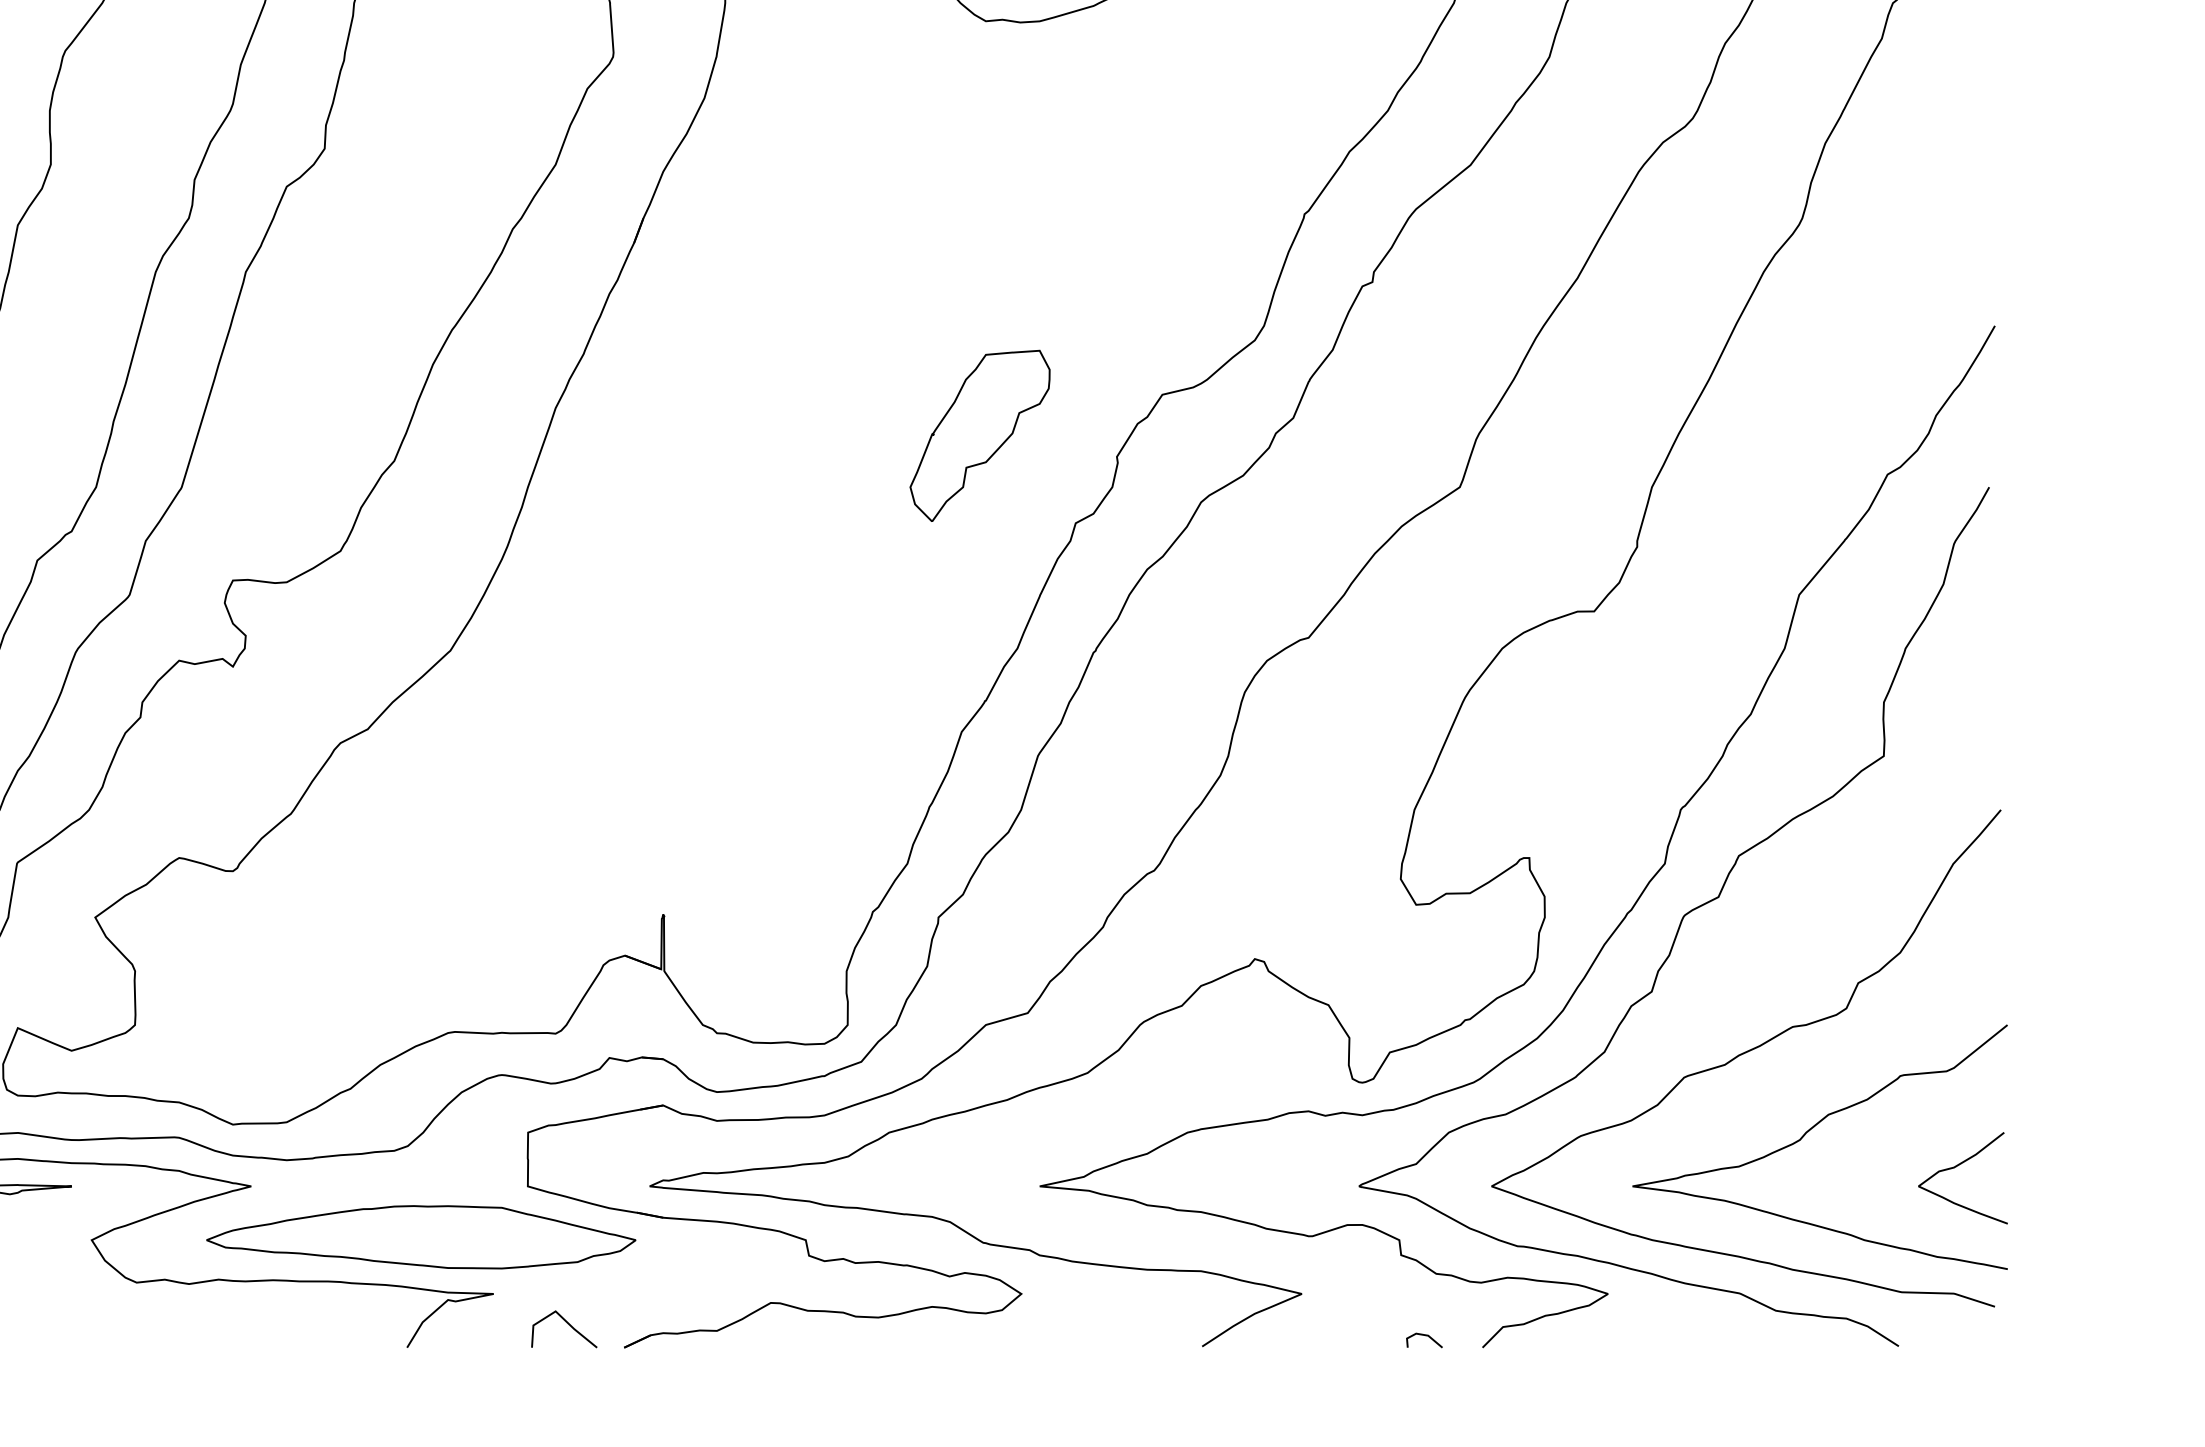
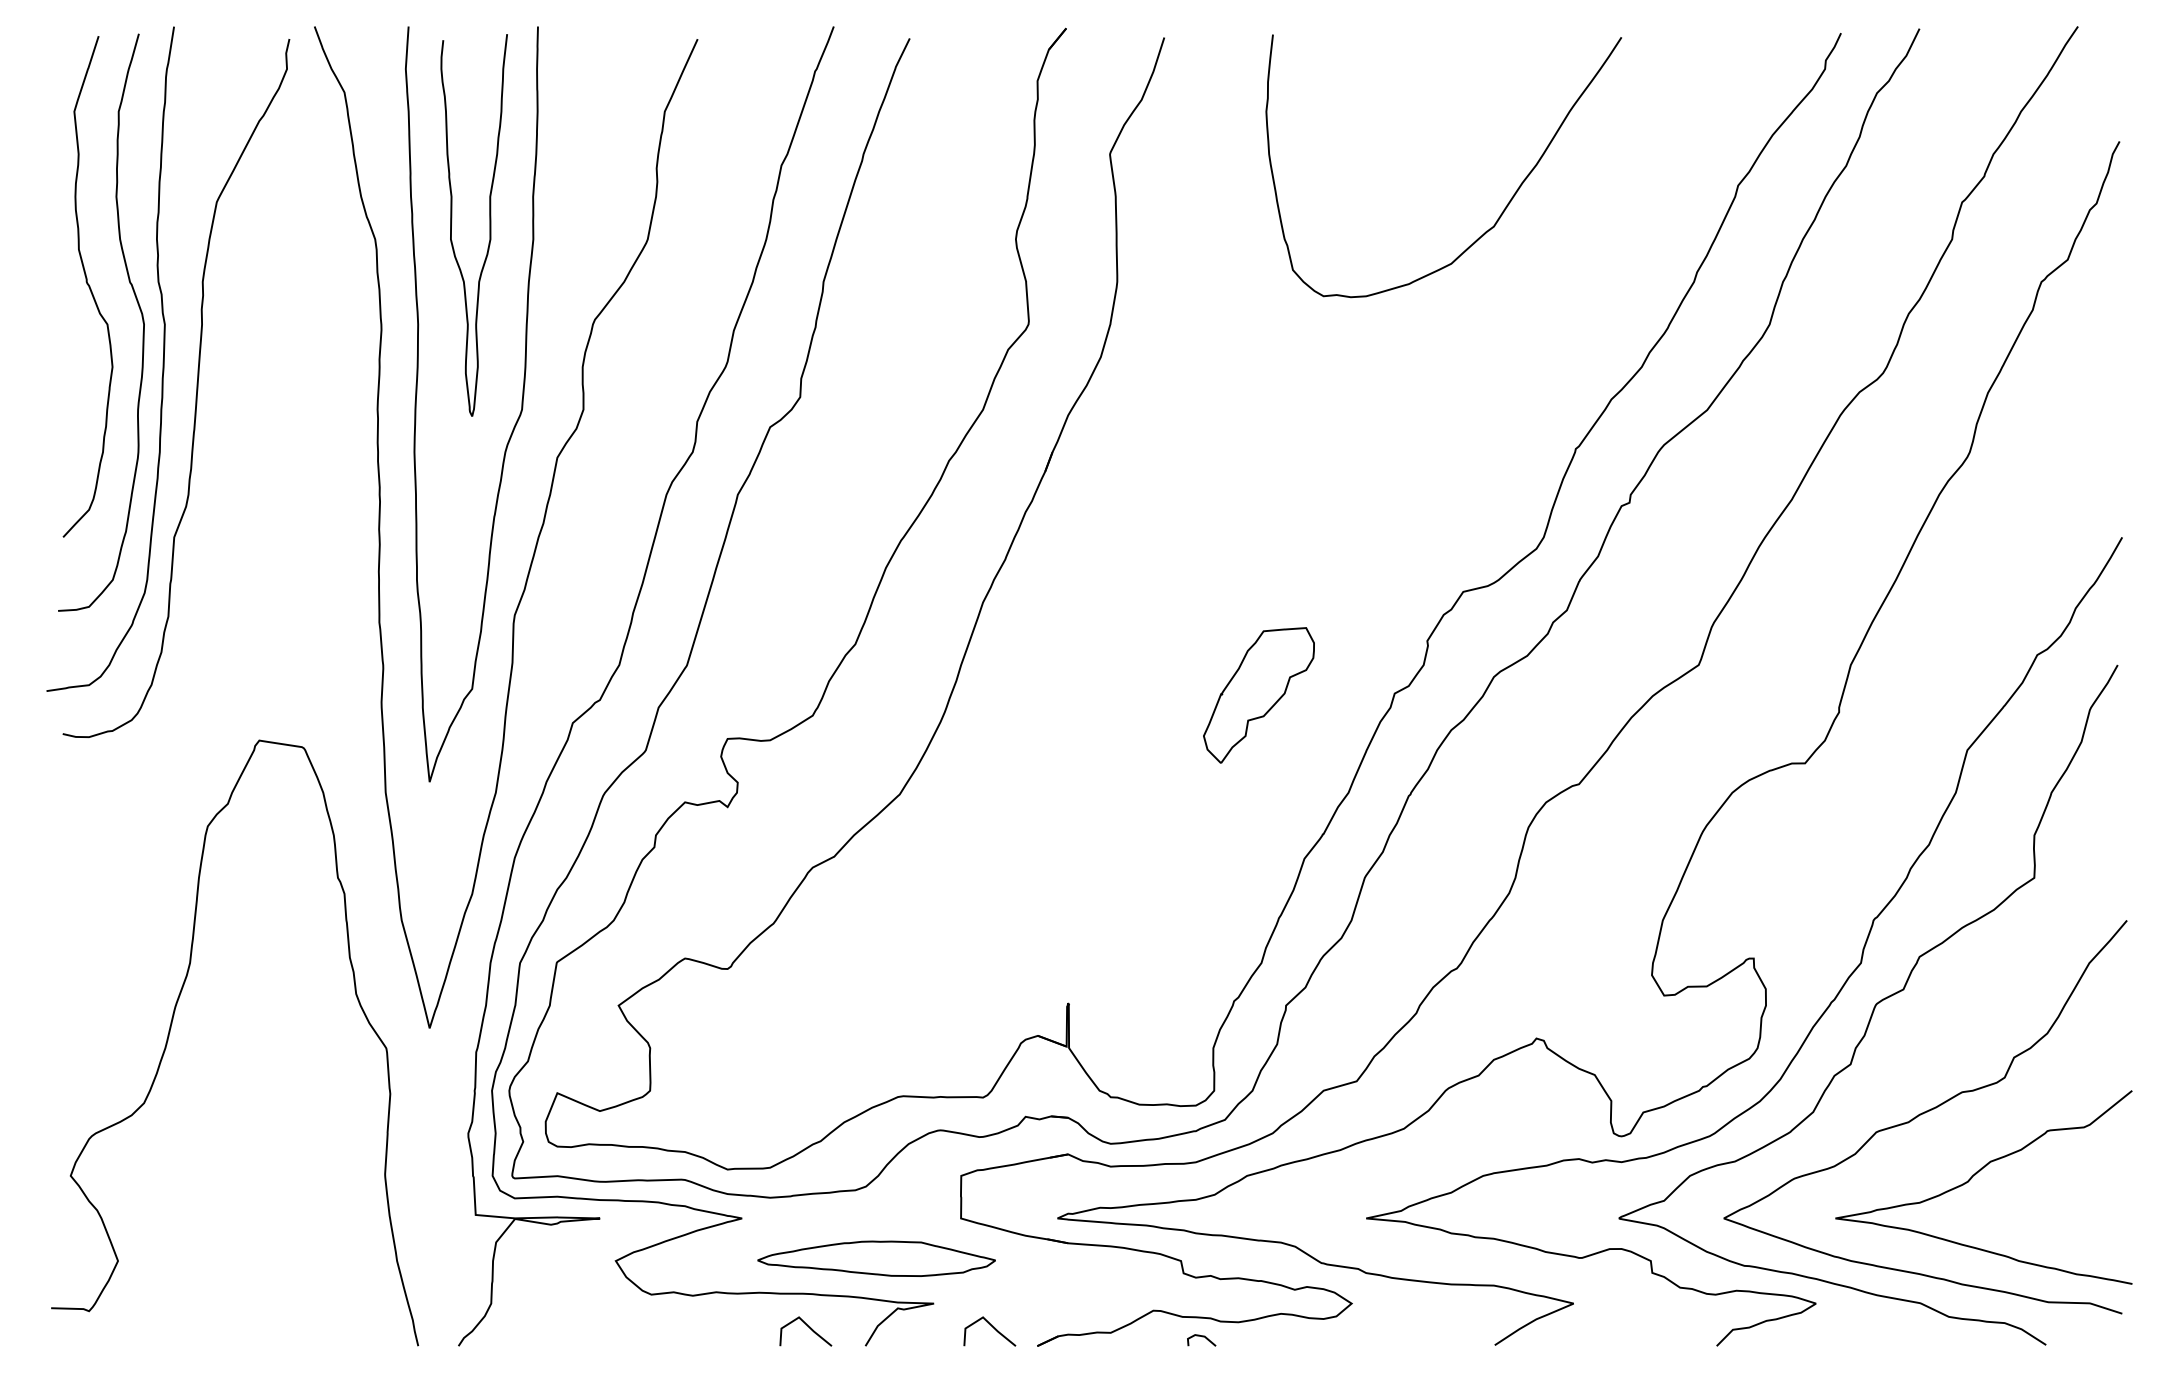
part: (979, 435) -> (1258, 695), moved
curve: (1957, 1167) -> (2092, 1203), removed
part: (421, 1236) -> (876, 1258), size x0.7
line: (335, 1324) -> (808, 1327), added
line: (1425, 1336) -> (1202, 1337), moved

